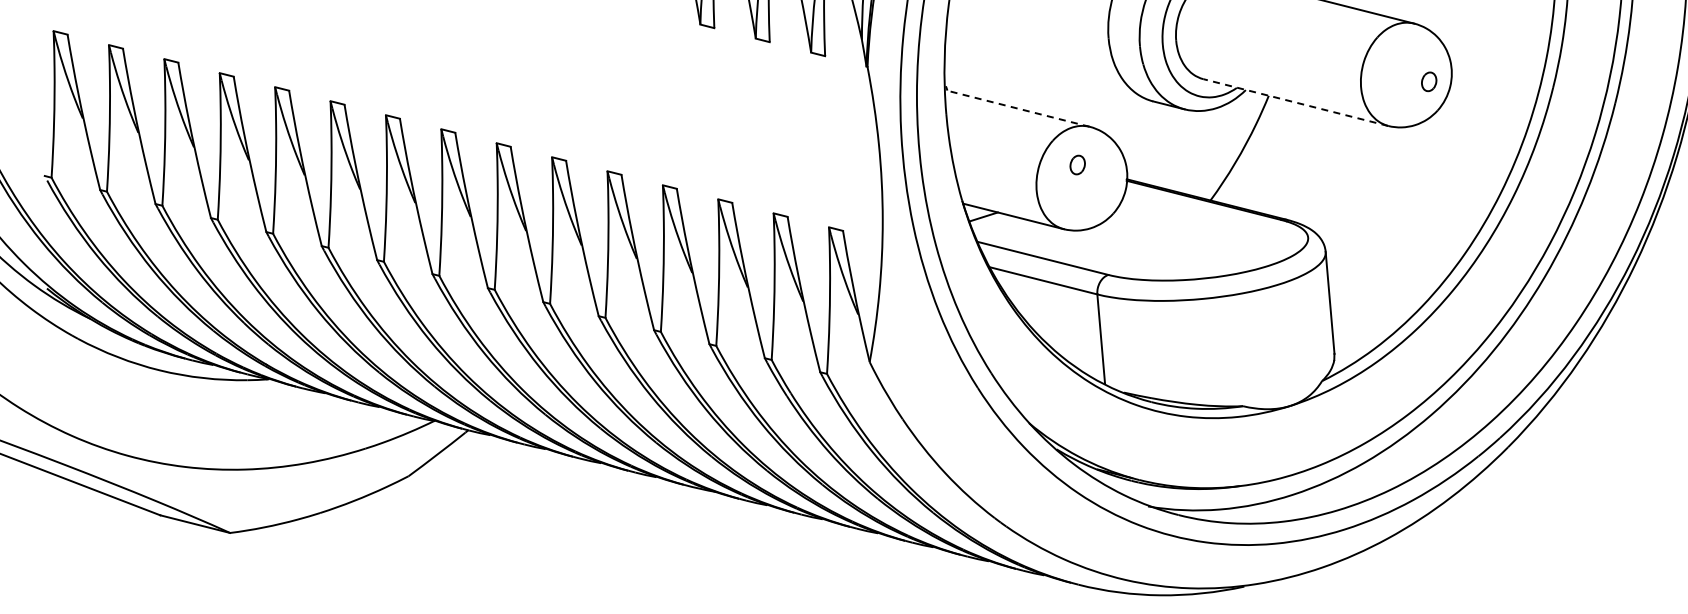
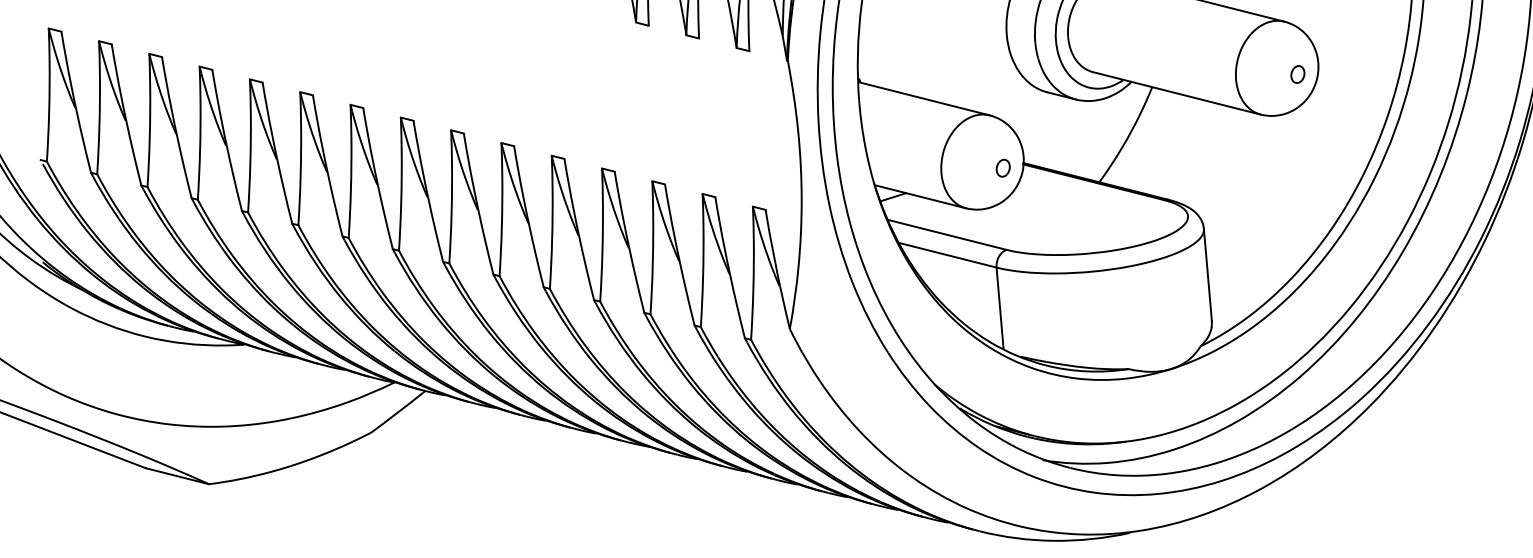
line: (1295, 102) -> (1176, 93), dashed -> solid
line: (1017, 108) -> (924, 98), dashed -> solid
part: (1077, 164) -> (1003, 167), moved

